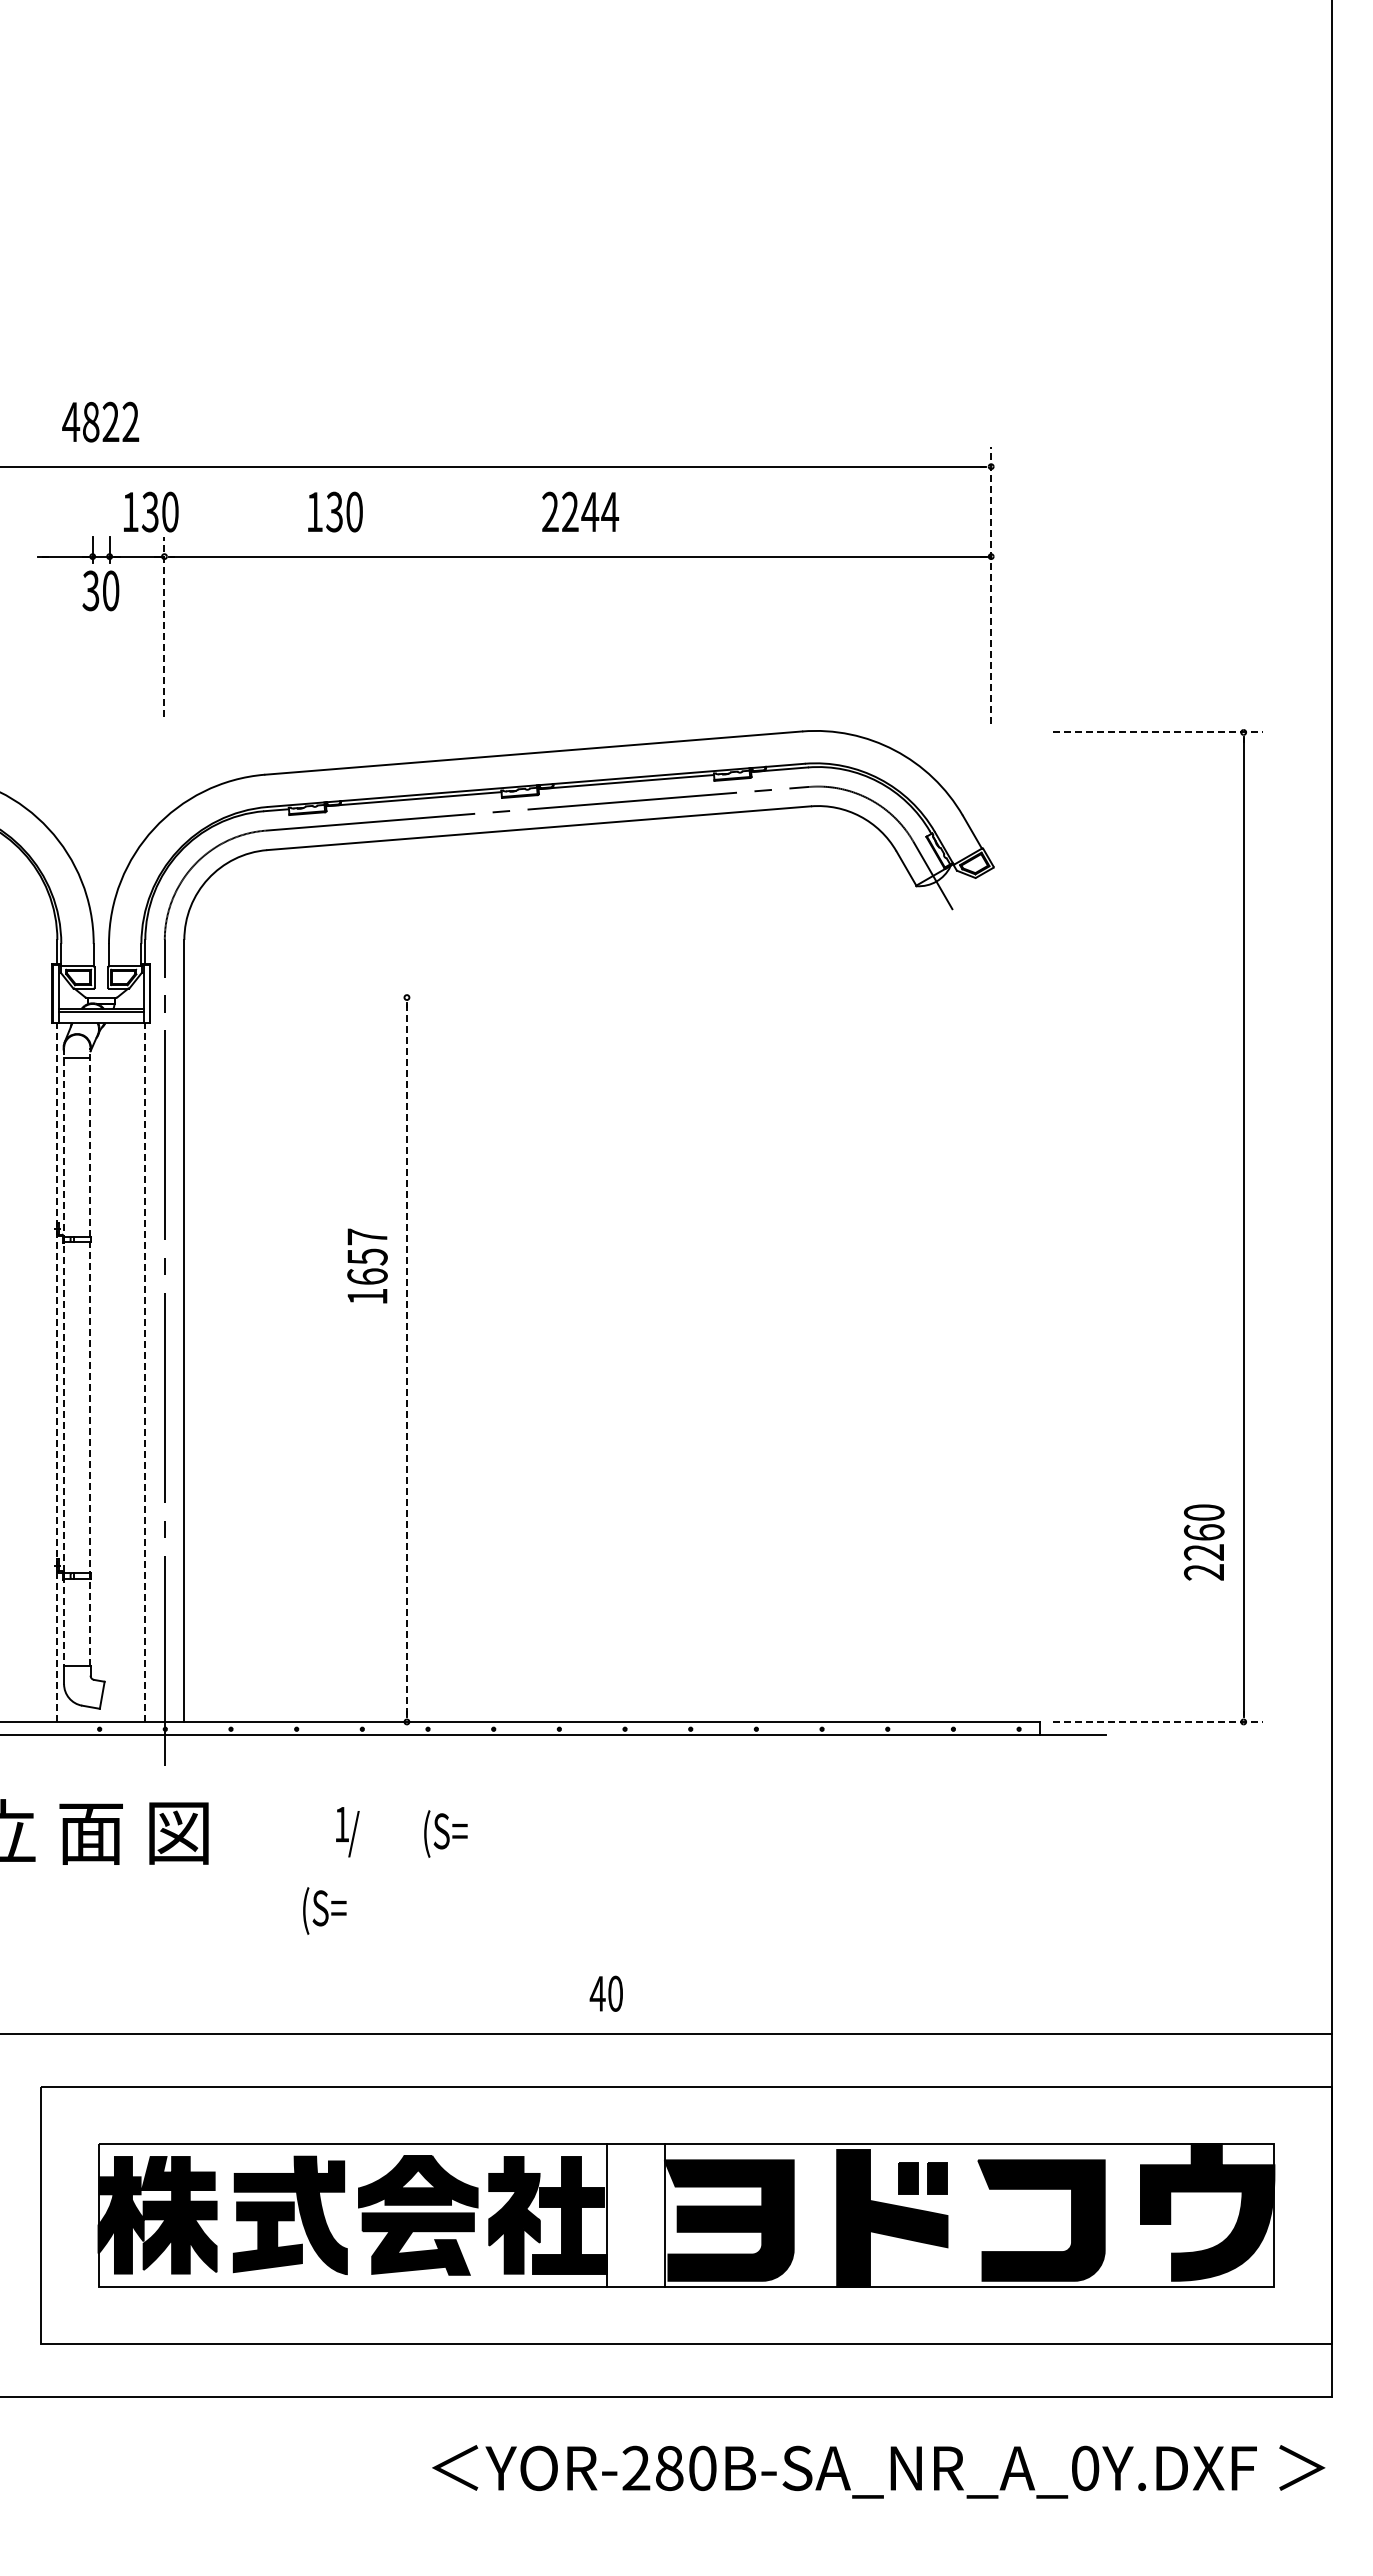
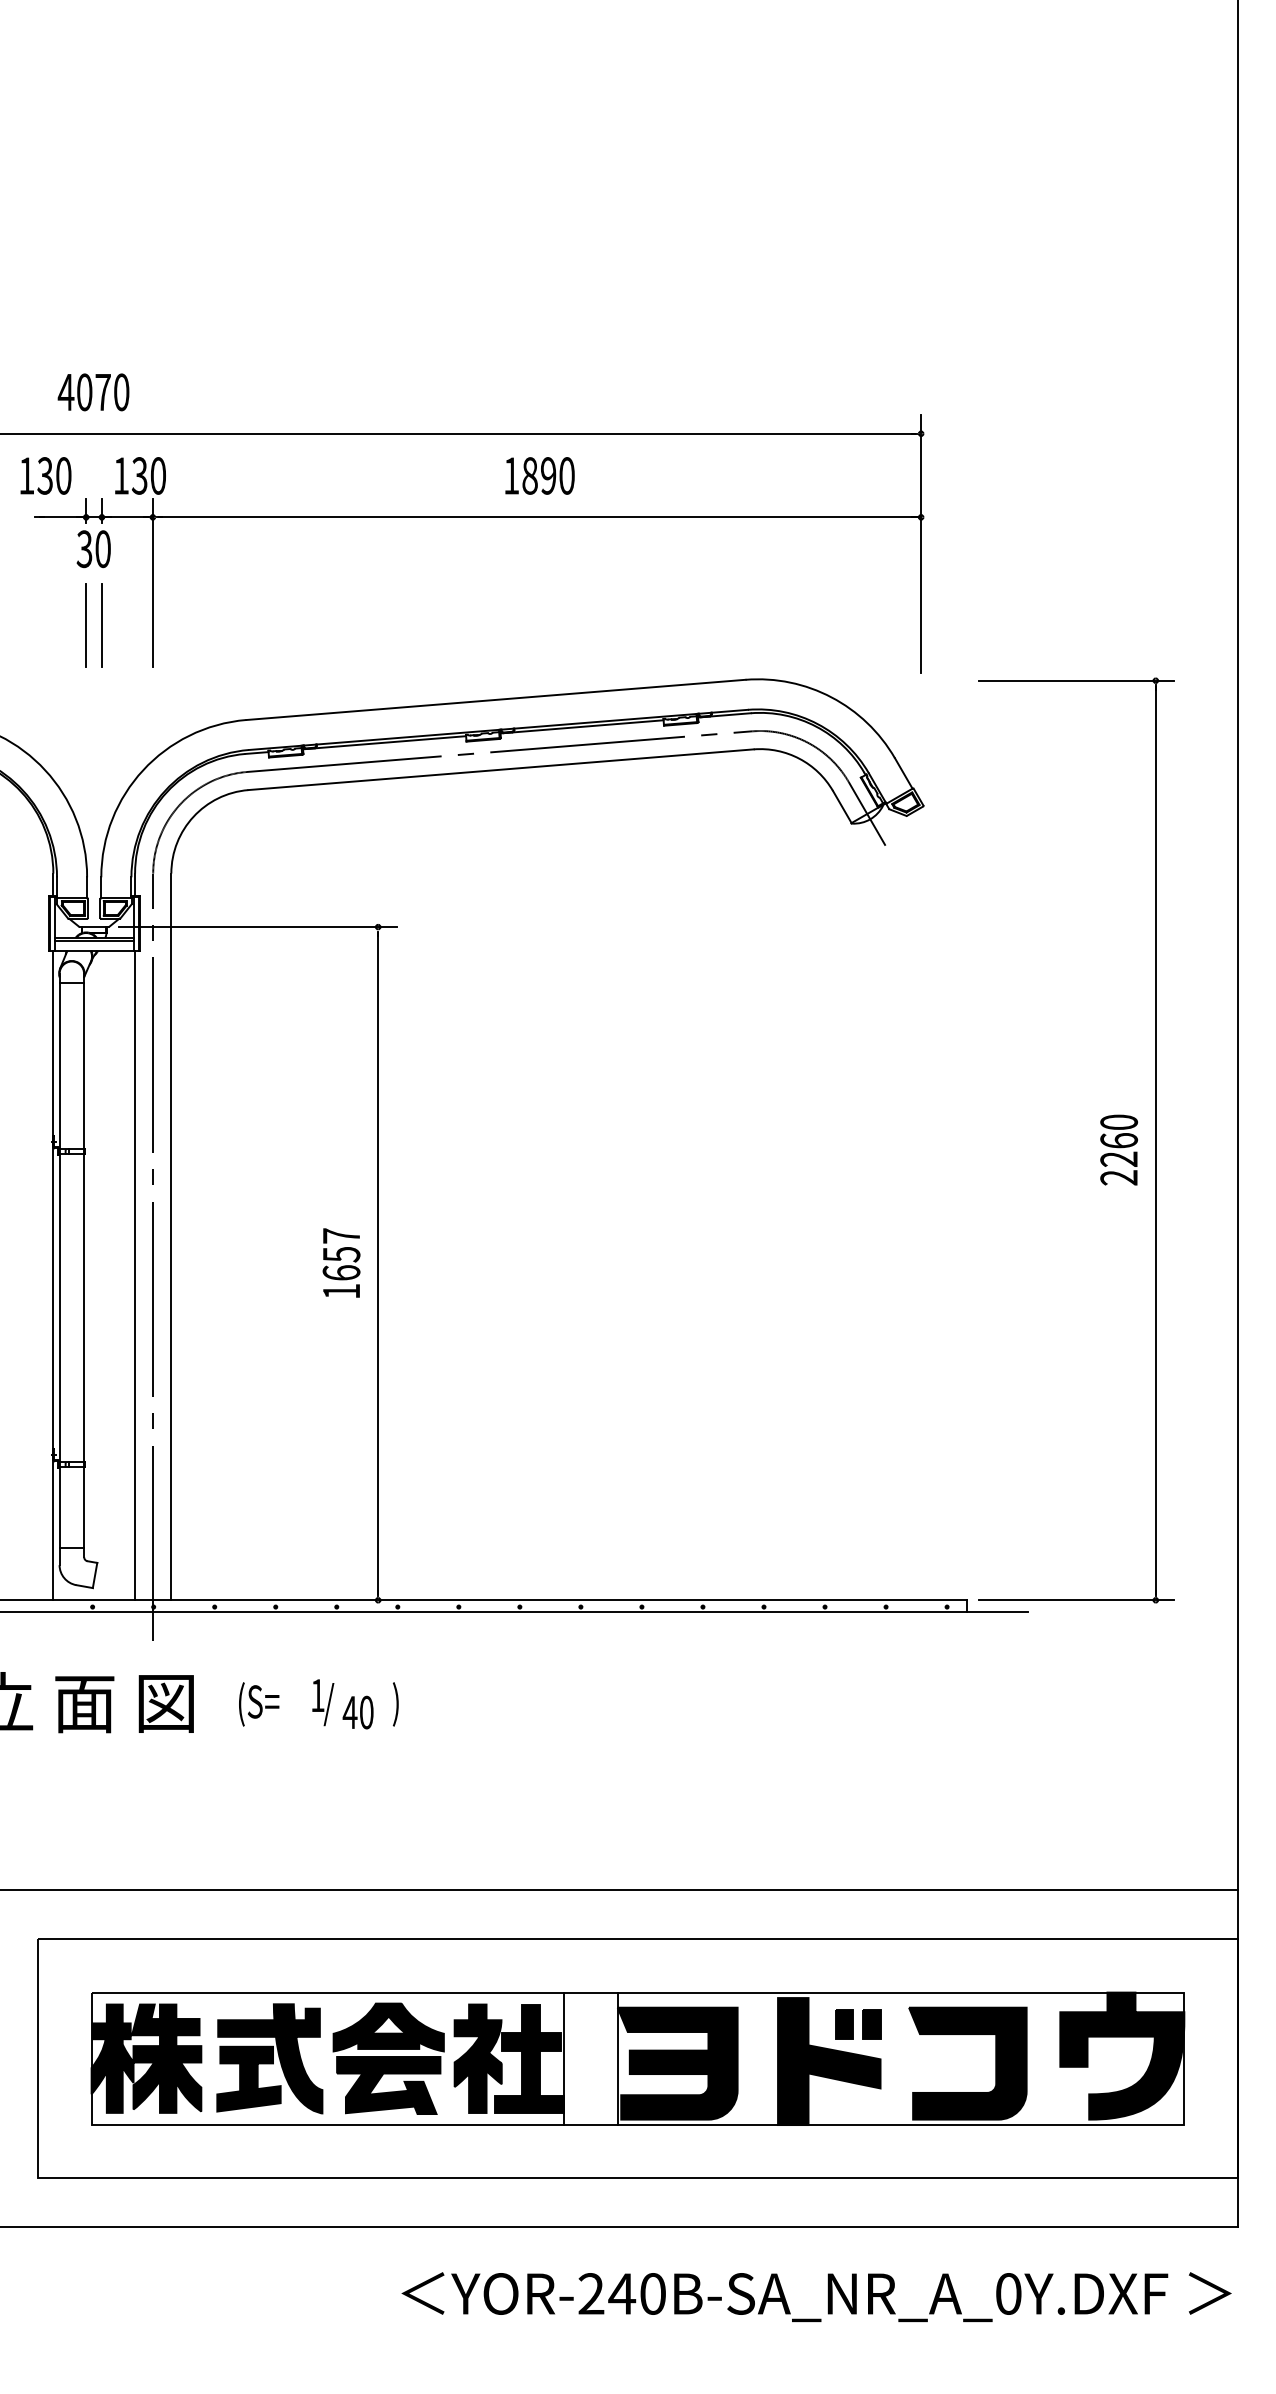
text: (111, 421) -> (103, 391), 4822 -> 4070
text: (335, 511) -> (46, 475), moved
text: (580, 511) -> (539, 475), 2244 -> 1890
line: (991, 584) -> (921, 543), dashed -> solid
line: (164, 626) -> (152, 582), dashed -> solid
line: (92, 672) -> (85, 625), added
line: (109, 672) -> (101, 625), added
line: (1158, 732) -> (1076, 680), dashed -> solid
line: (276, 997) -> (256, 927), added
text: (367, 1265) -> (341, 1262), moved
line: (64, 1356) -> (59, 1260), dashed -> solid
line: (90, 1356) -> (84, 1260), dashed -> solid
line: (406, 1359) -> (377, 1263), dashed -> solid
line: (57, 1372) -> (53, 1275), dashed -> solid
line: (145, 1372) -> (135, 1275), dashed -> solid
text: (1204, 1542) -> (1119, 1150), moved
line: (1158, 1721) -> (1076, 1599), dashed -> solid
text: (444, 1833) -> (413, 1703), (S= -> )
text: (324, 1910) -> (258, 1703), moved
text: (605, 1993) -> (357, 1712), moved
text: (669, 2468) -> (622, 2294), YOR-280B-SA_NR_A_0Y.DXF -> YOR-240B-SA_NR_A_0Y.DXF

